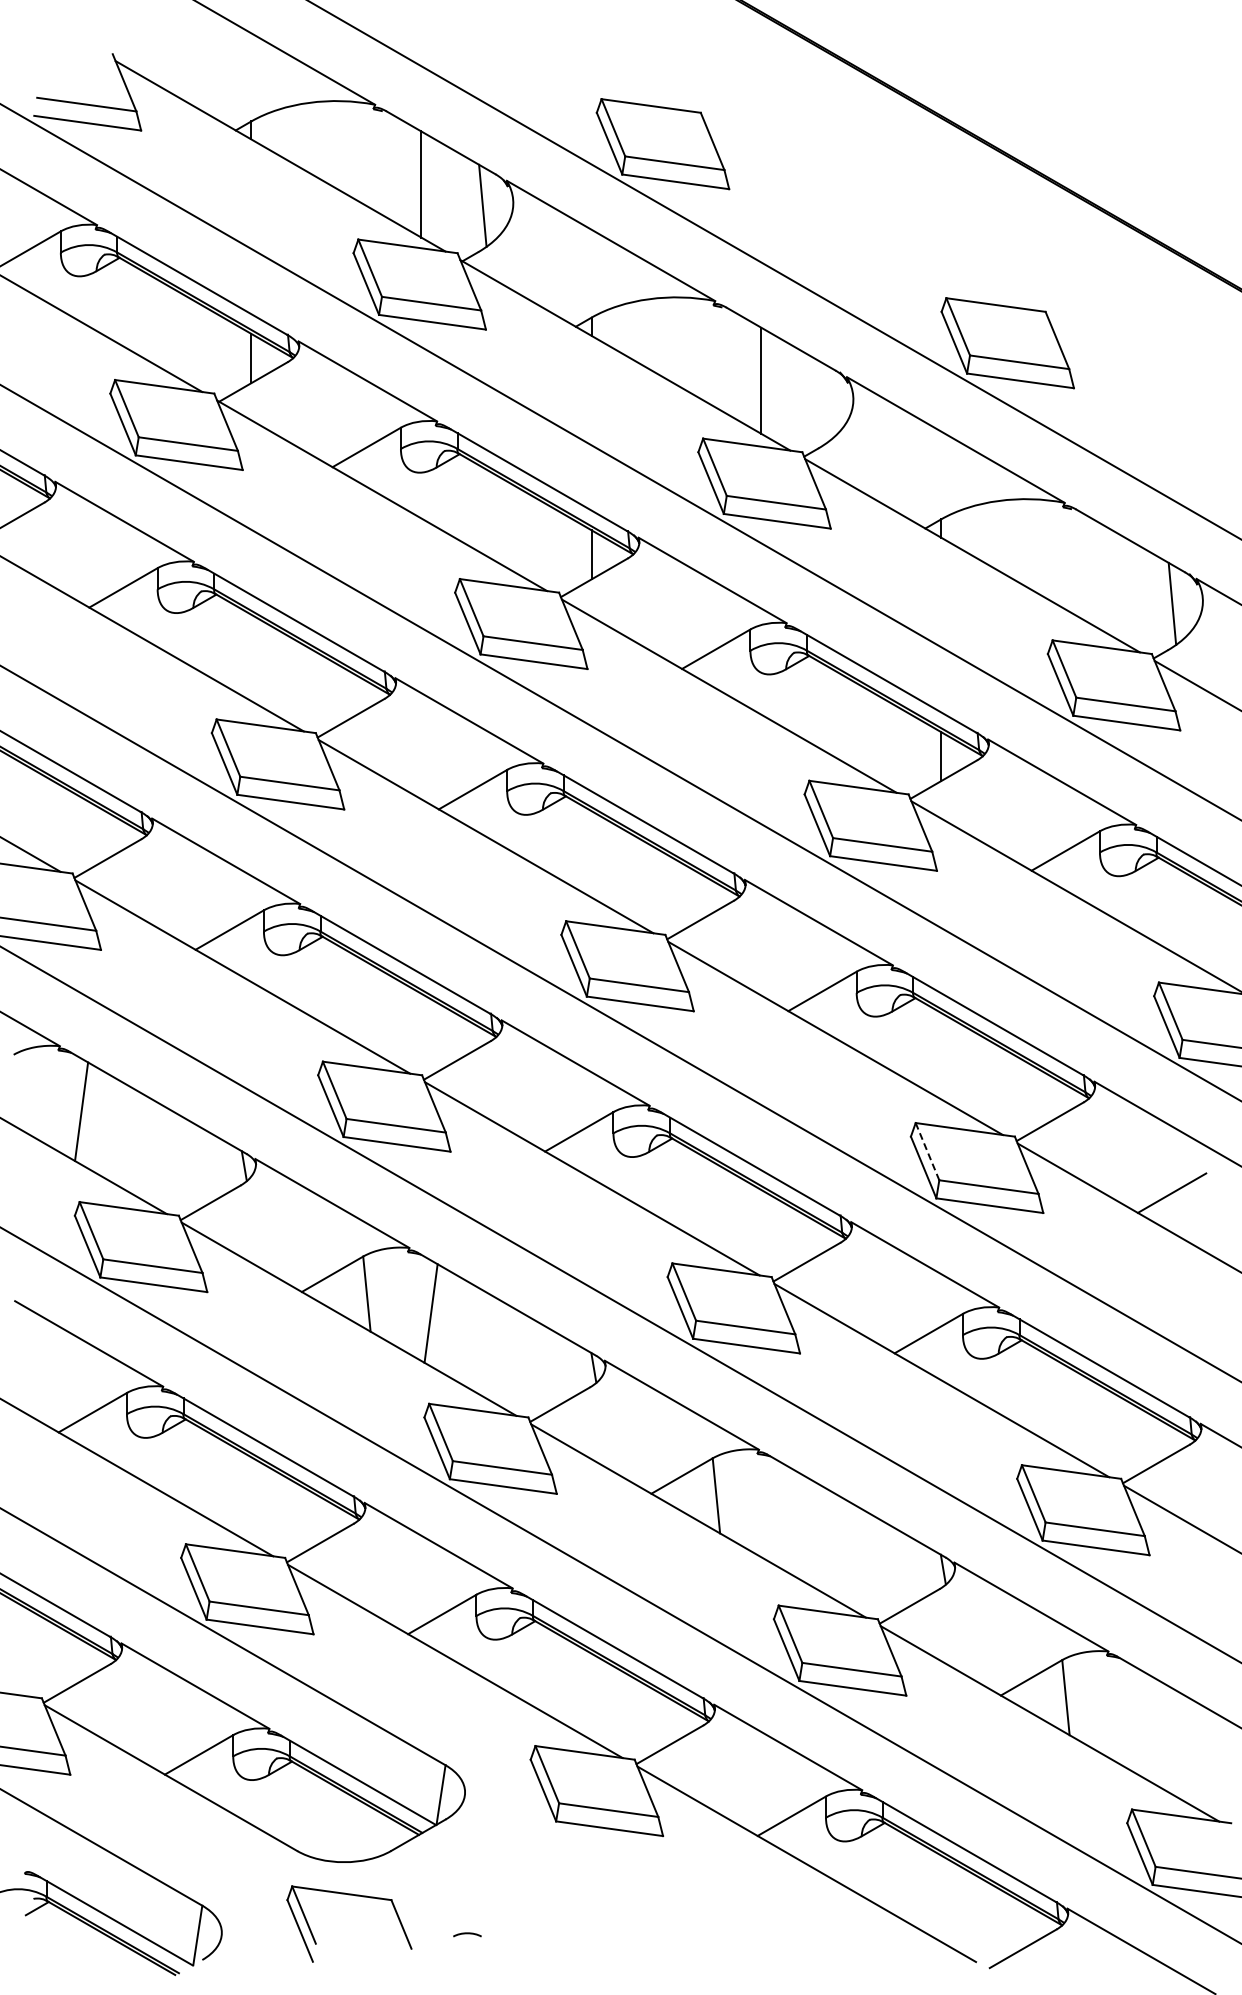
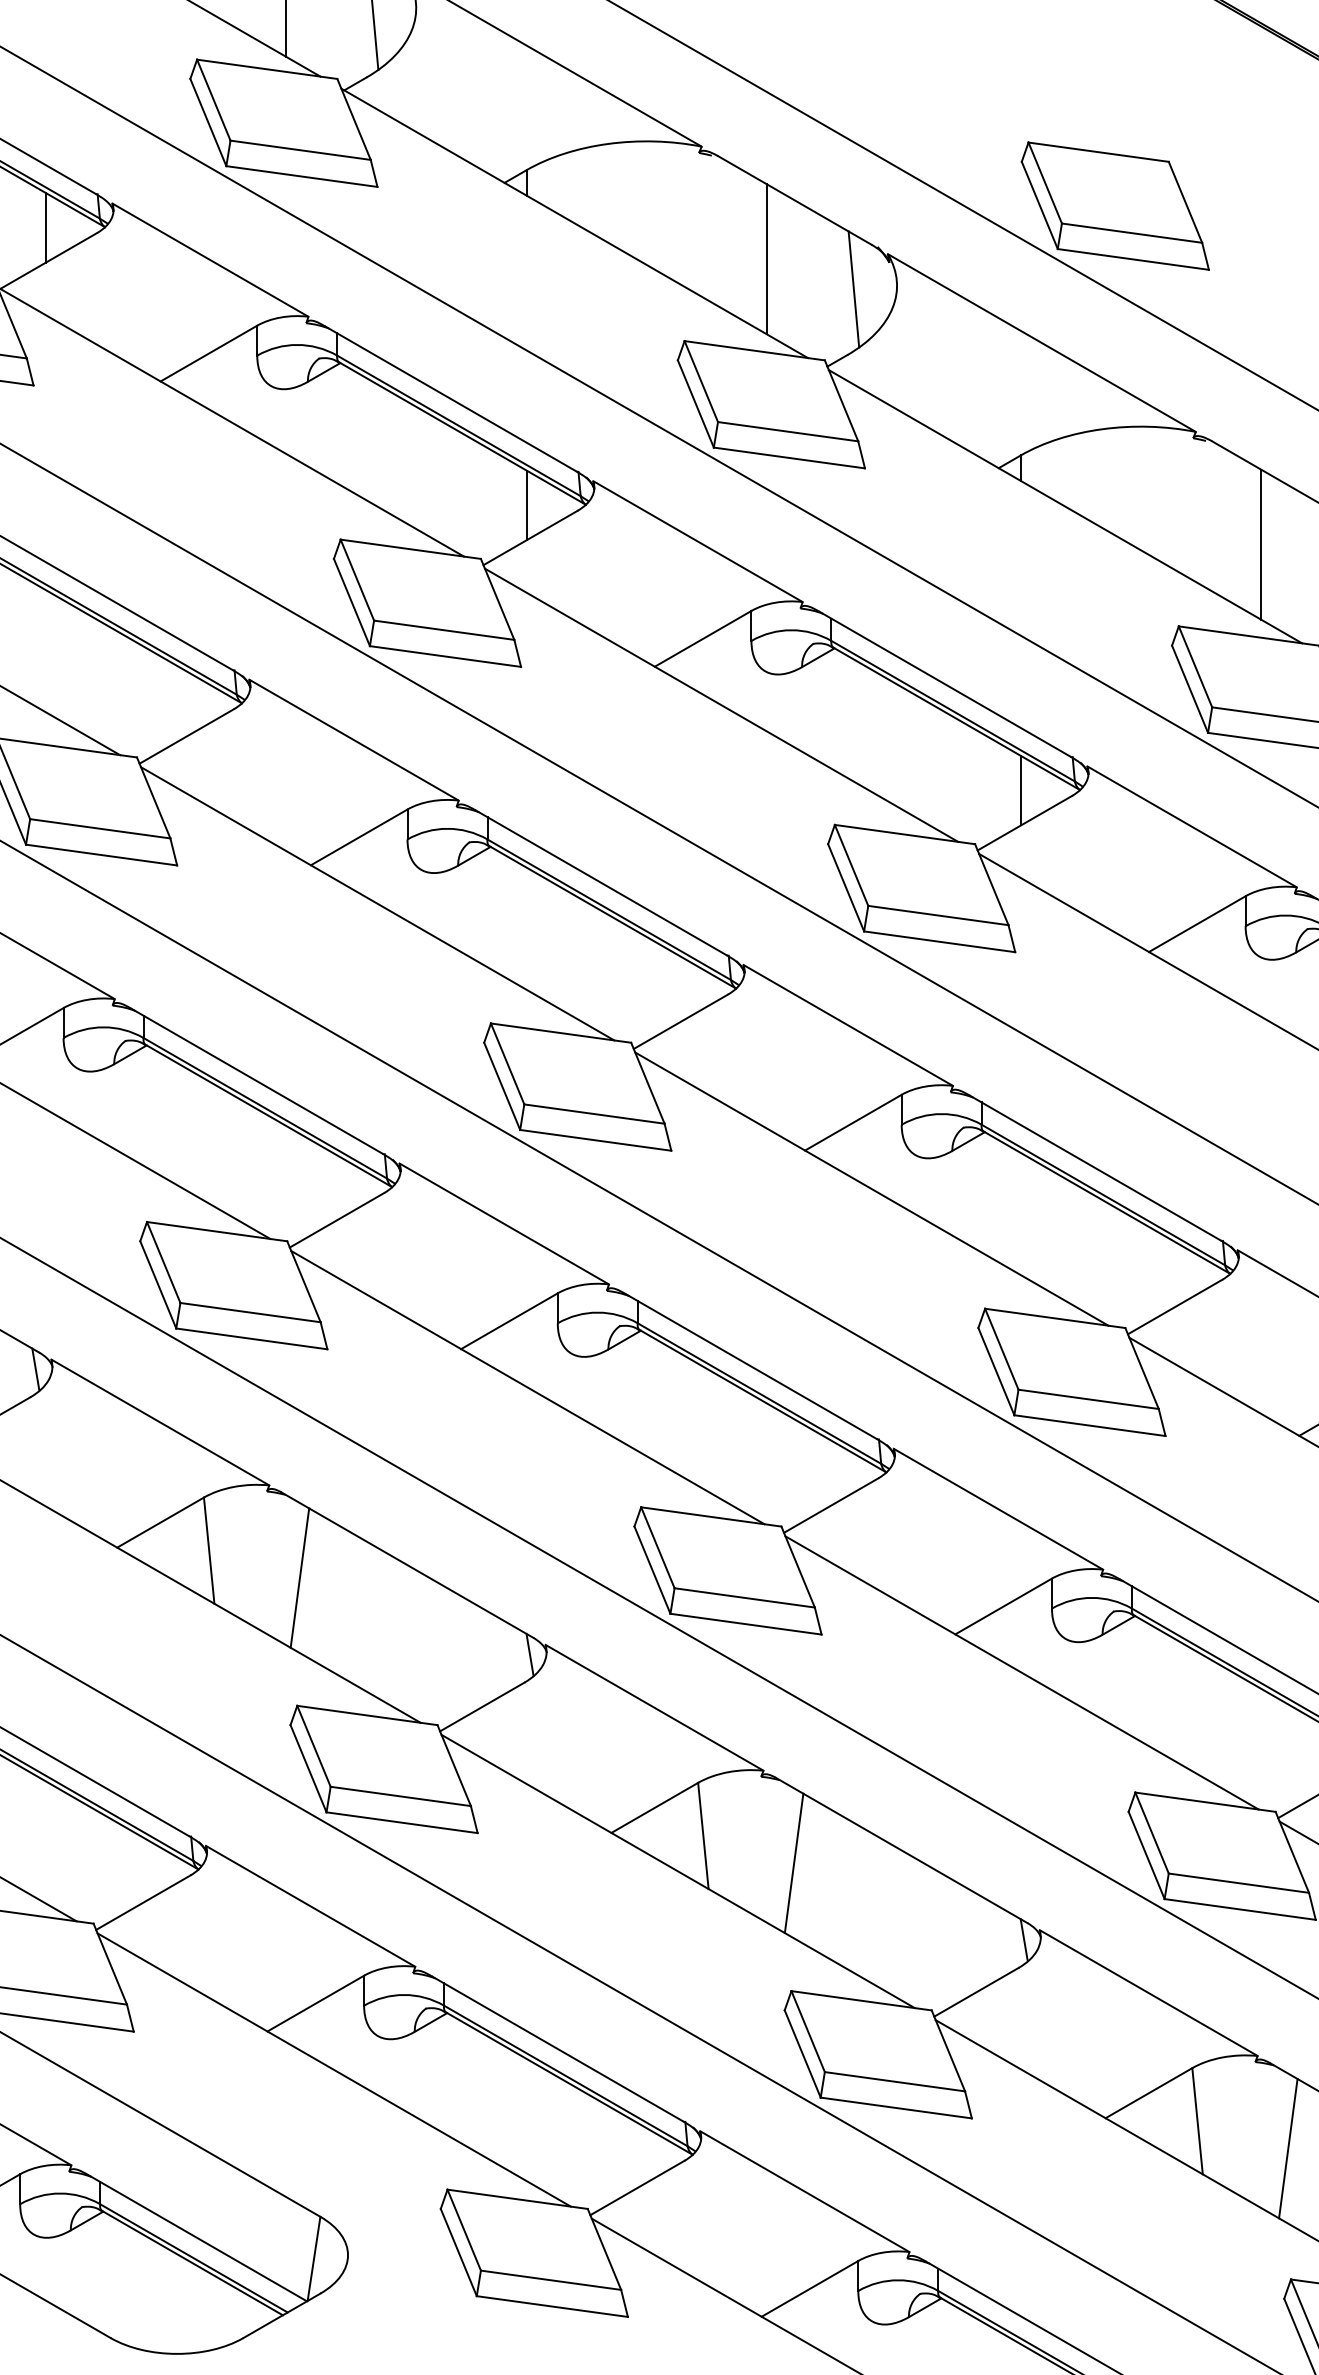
line: (822, 402) -> (853, 289), added
line: (1110, 582) -> (1260, 544), added
line: (927, 1151) -> (1001, 1349), dashed -> solid
line: (780, 1515) -> (793, 1863), added
line: (1129, 1716) -> (1287, 2147), added

